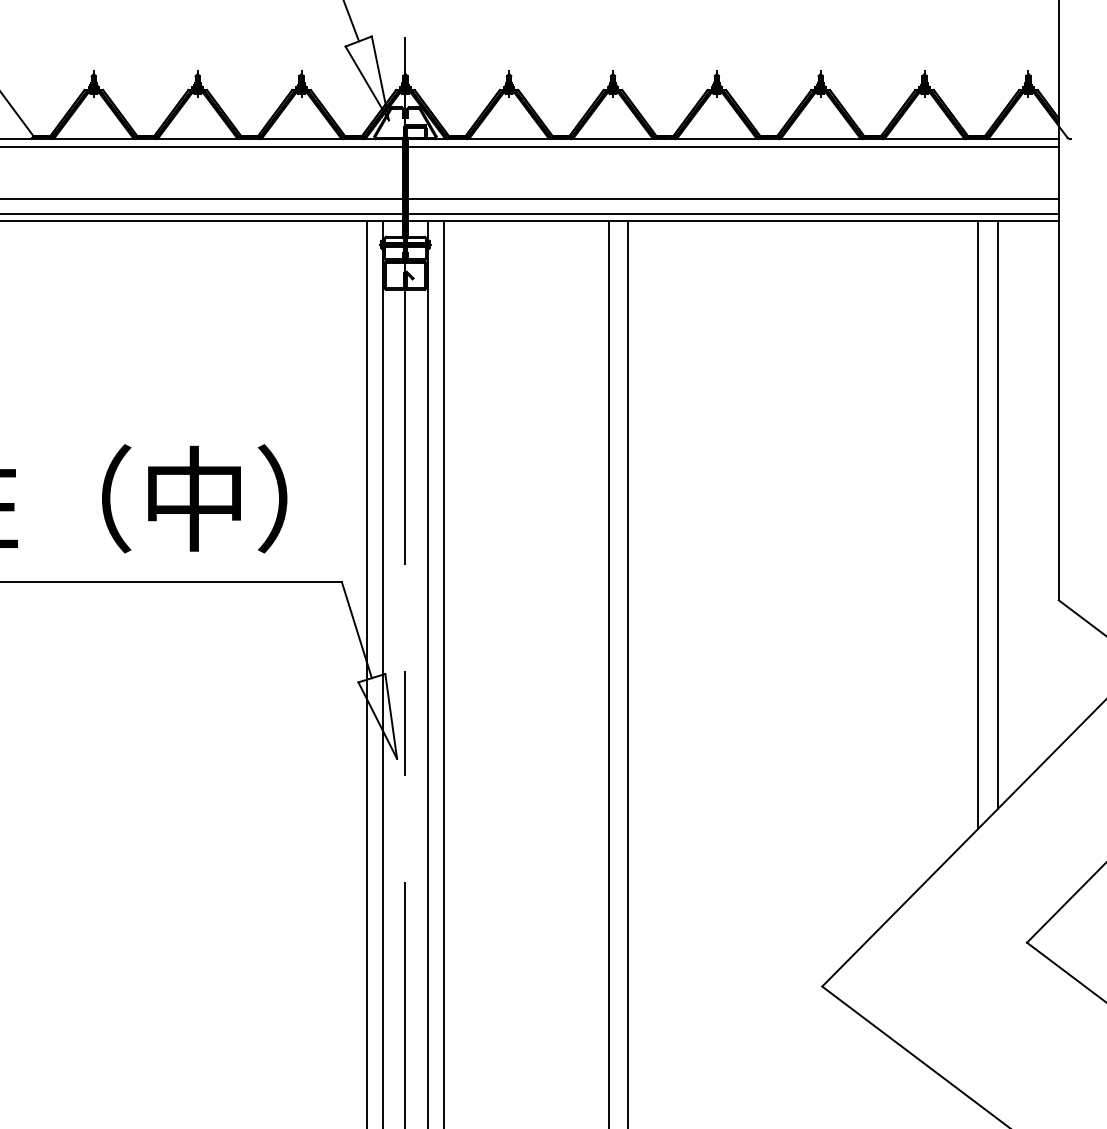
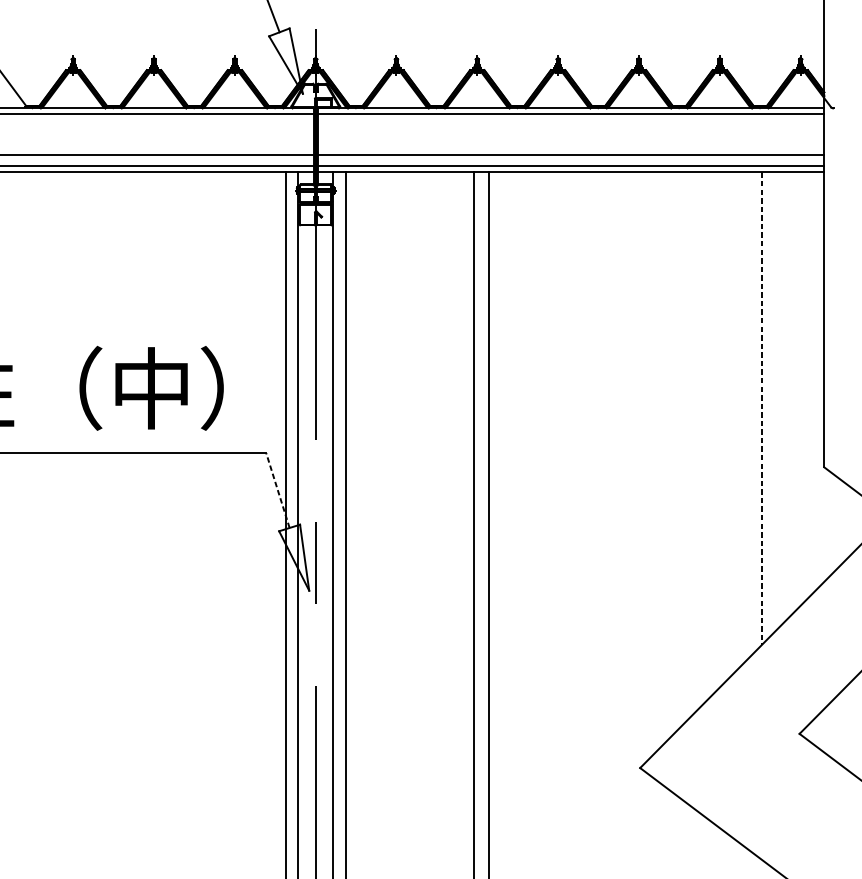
line: (997, 514) -> (776, 400), removed
line: (978, 525) -> (761, 409), solid -> dashed
line: (356, 629) -> (277, 490), solid -> dashed

